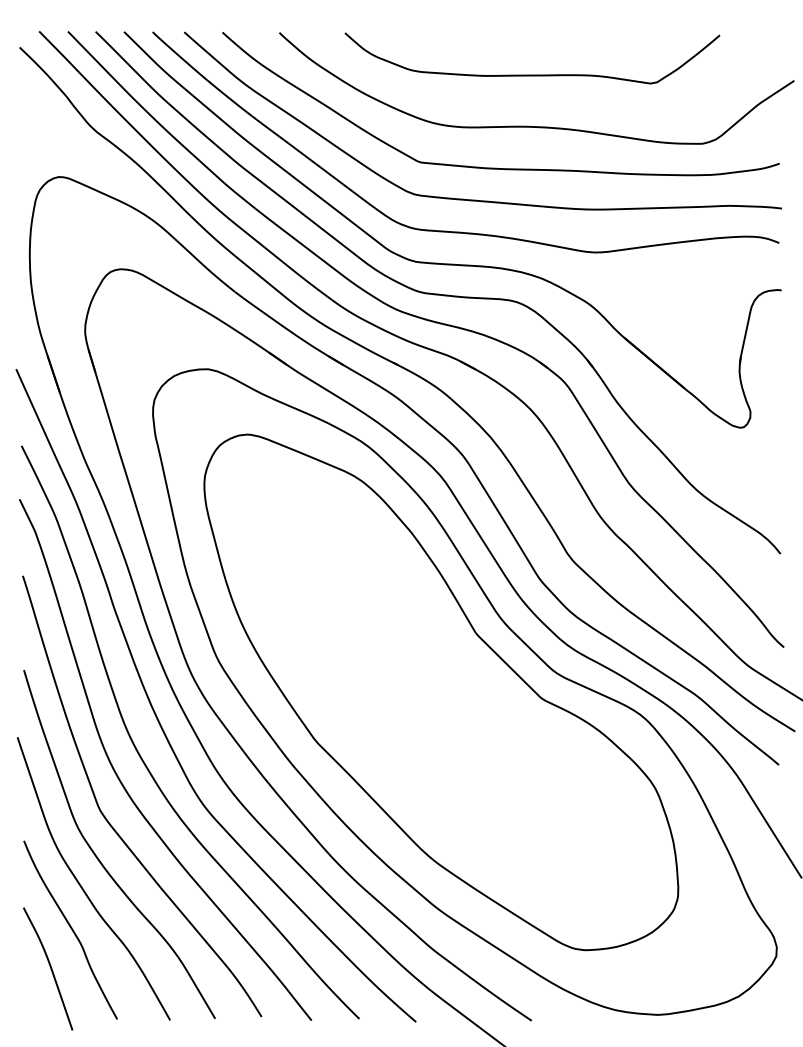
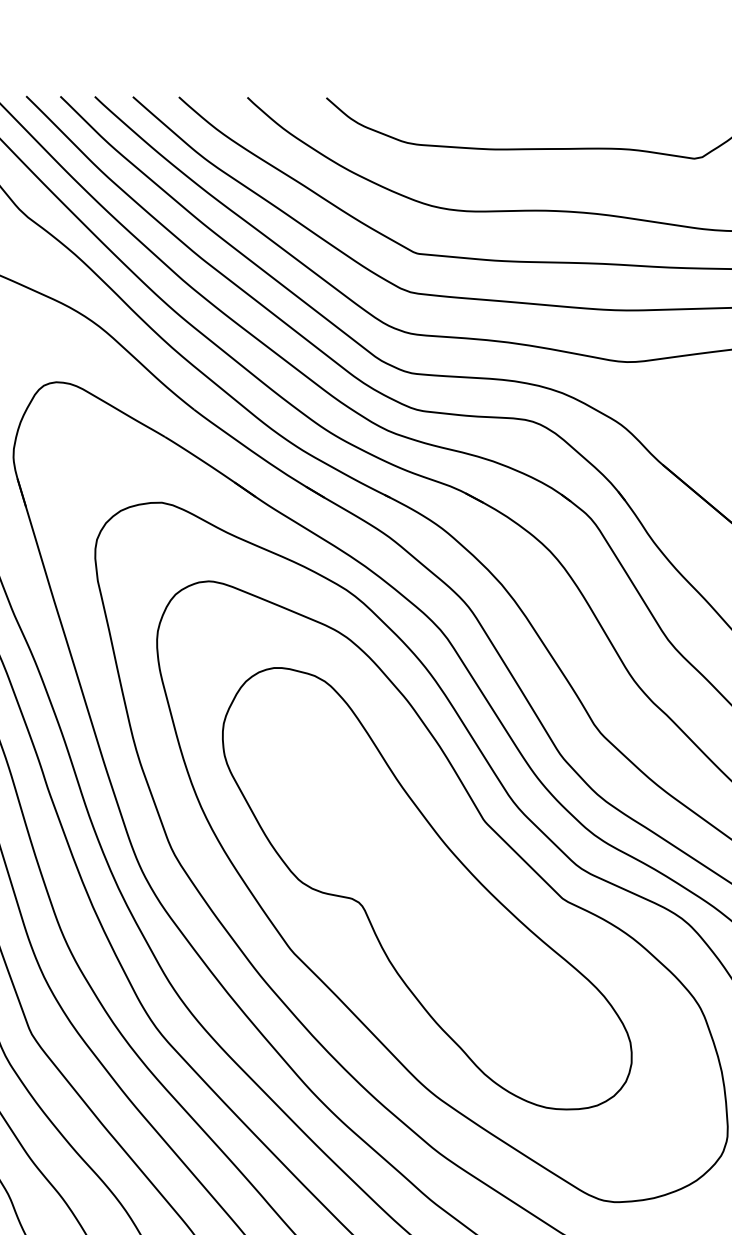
part: (428, 689) -> (426, 888), added

